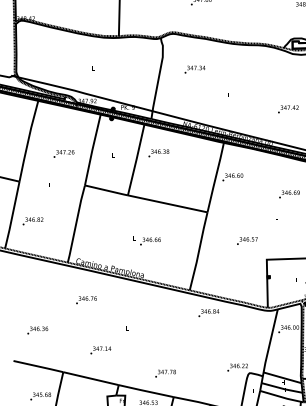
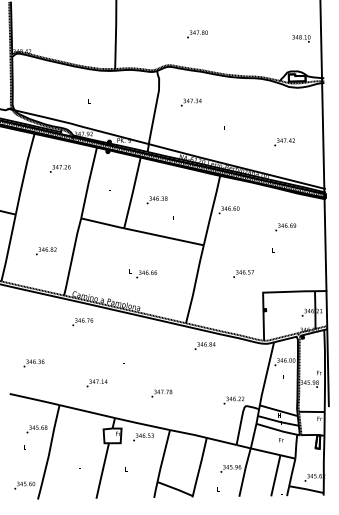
text: (64, 153) -> (60, 168), moved
text: (158, 153) -> (156, 200), moved
text: (33, 221) -> (46, 251), moved
text: (86, 300) -> (82, 322), moved
text: (165, 373) -> (161, 393), moved

